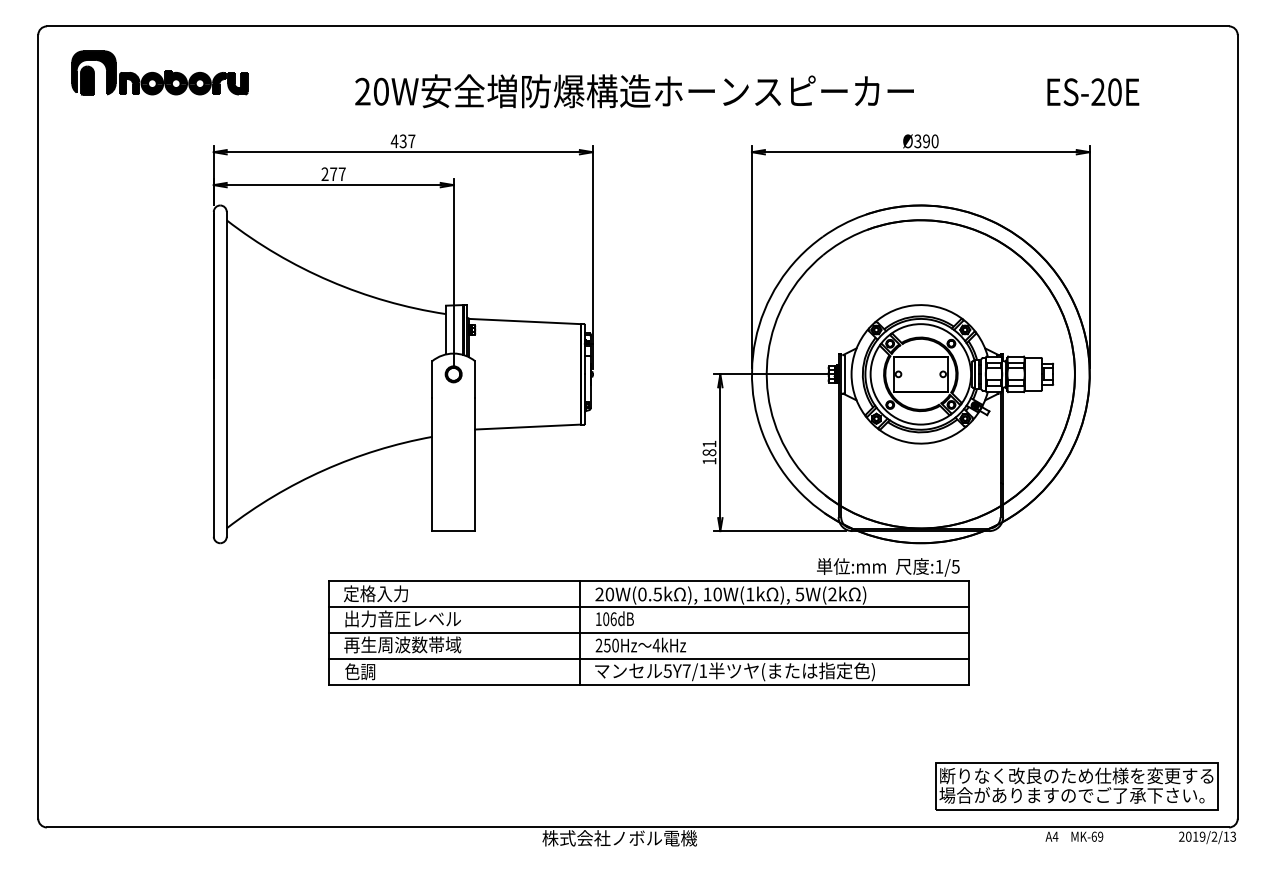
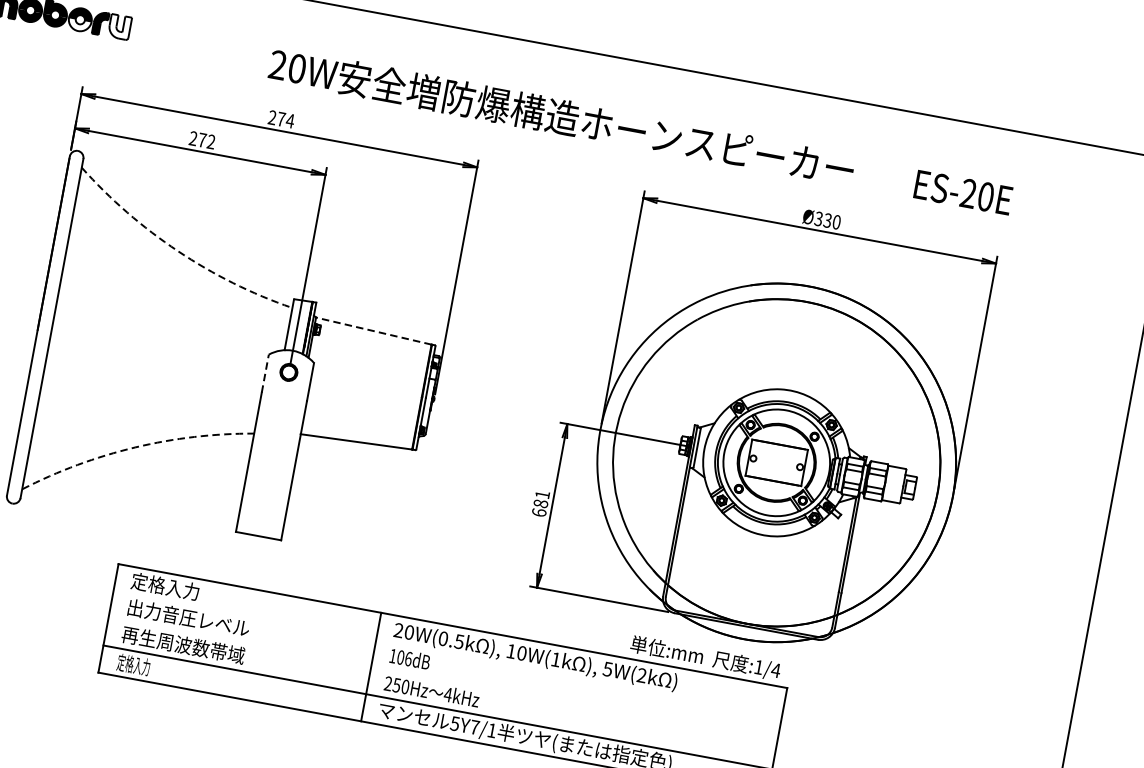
fill: (237, 83) -> (119, 26), removed
fill: (199, 89) -> (78, 25), removed
text: (634, 91) -> (561, 117), moved
text: (1093, 92) -> (963, 193), moved
text: (402, 141) -> (280, 119), 437 -> 274
text: (926, 141) -> (827, 220), Ø390 -> Ø330
text: (341, 173) -> (210, 140), 277 -> 272
arc: (330, 281) -> (178, 251), solid -> dashed
line: (525, 321) -> (374, 331), solid -> dashed
line: (432, 379) -> (265, 373), solid -> dashed
text: (709, 460) -> (539, 511), 181 -> 681
arc: (324, 470) -> (135, 447), solid -> dashed
text: (955, 566) -> (775, 670), :1/5 -> :1/4
line: (648, 607) -> (447, 653), removed
line: (648, 633) -> (442, 680), removed
text: (359, 671) -> (133, 664), 色調 -> 定格入力

